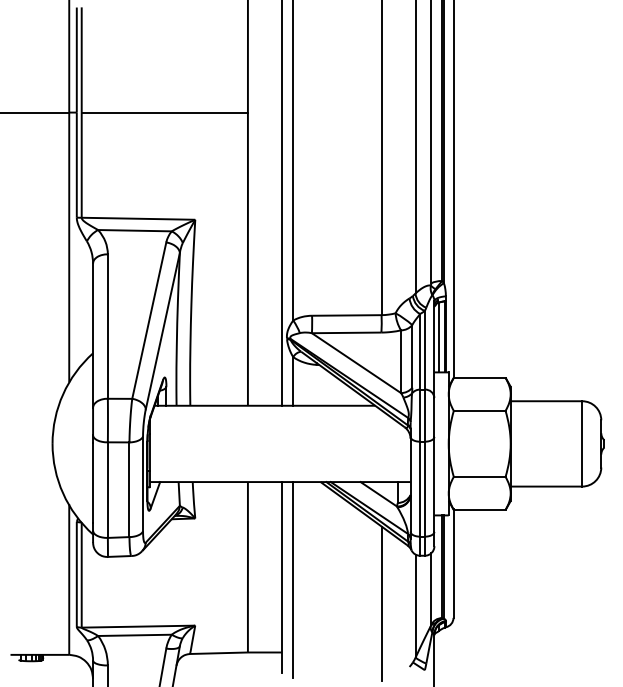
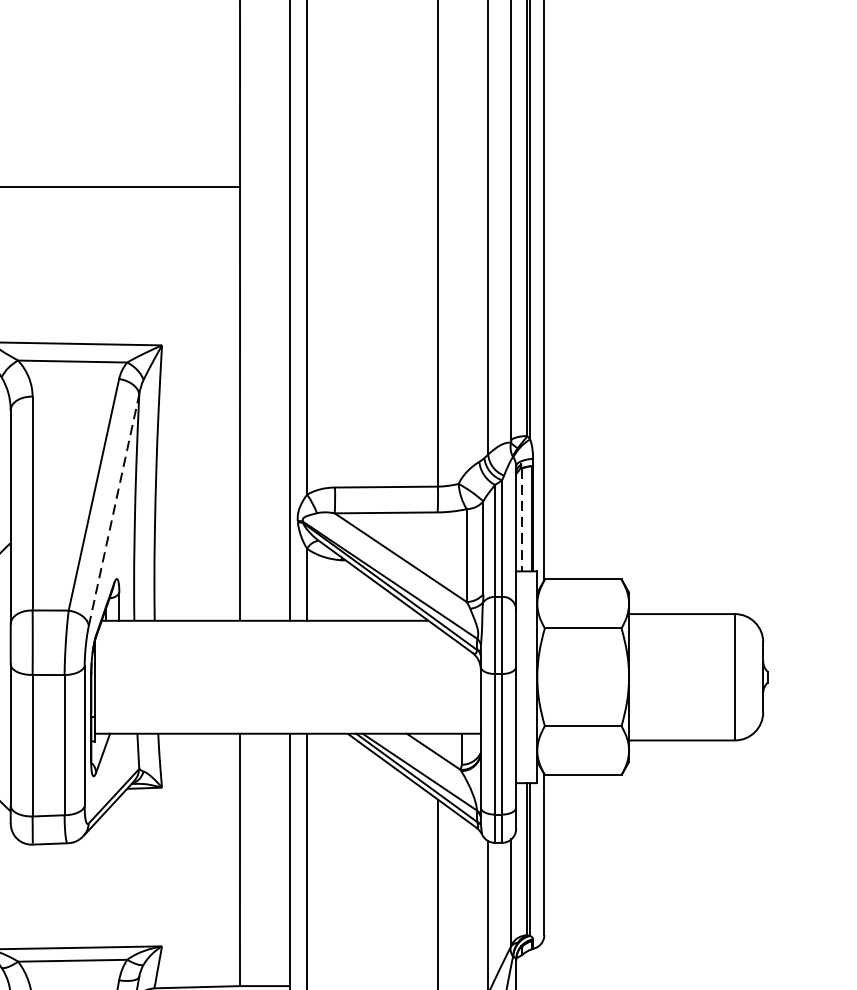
line: (162, 330) -> (113, 509), solid -> dashed
line: (438, 337) -> (522, 519), solid -> dashed

